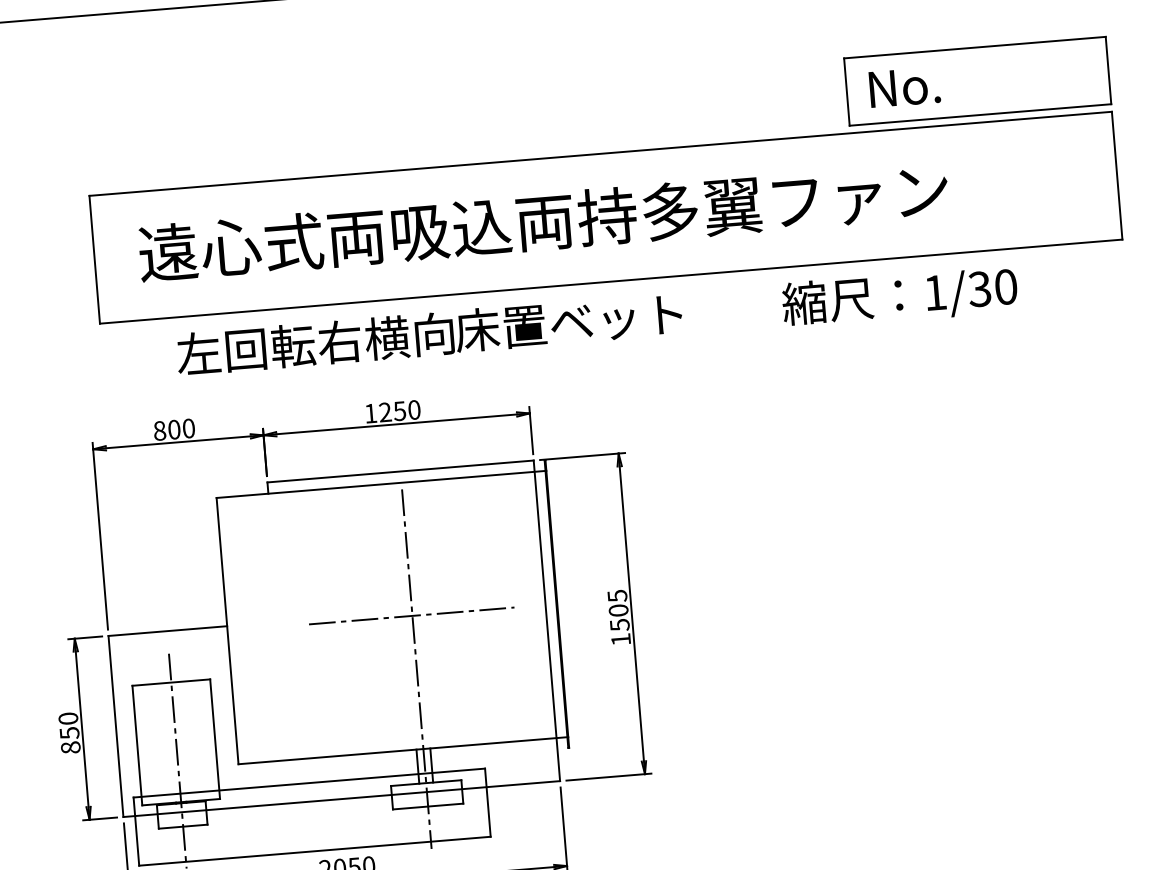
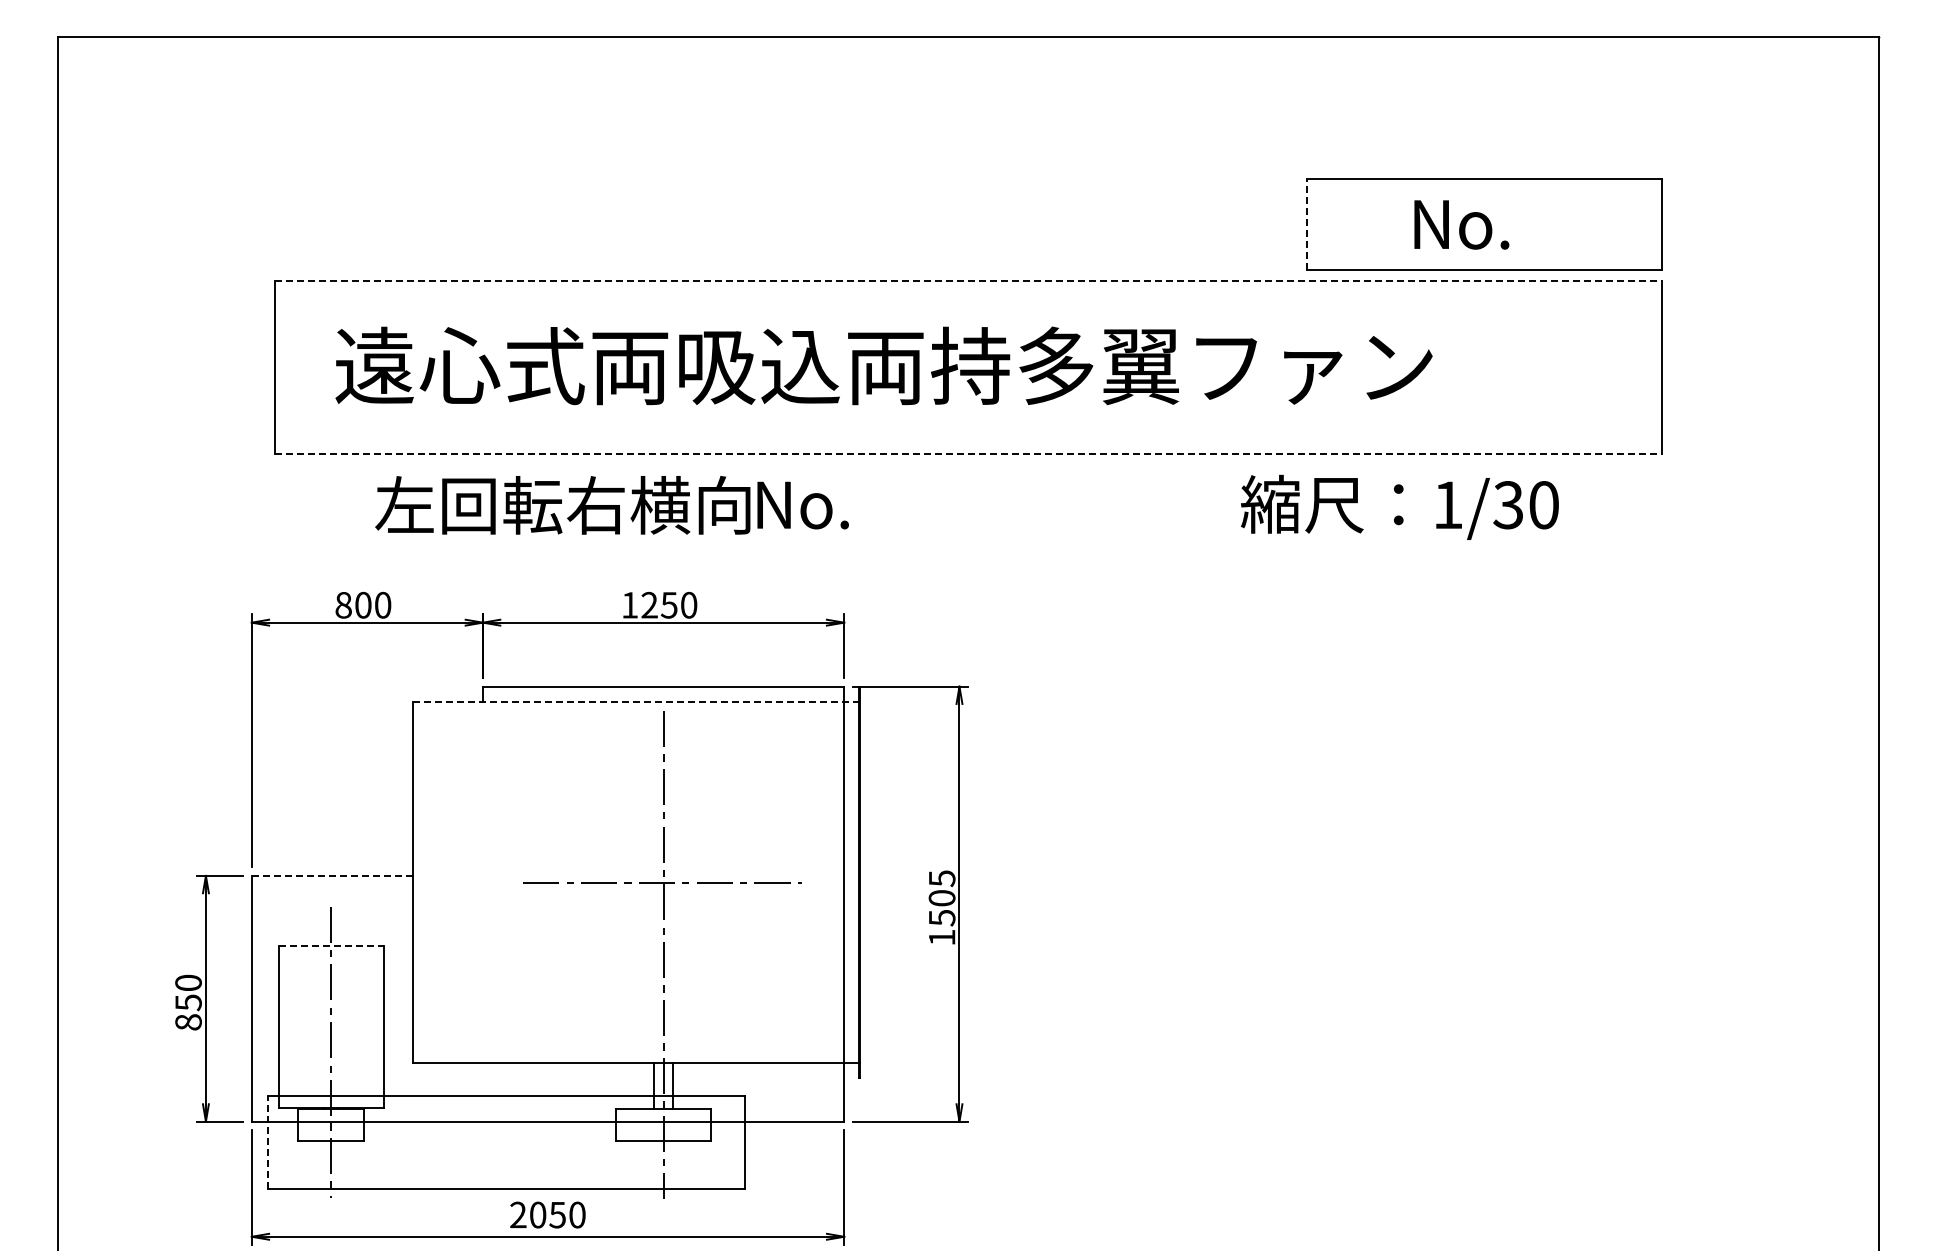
text: (904, 87) -> (1461, 224), moved
line: (847, 91) -> (1307, 224), solid -> dashed
line: (600, 153) -> (968, 280), solid -> dashed
line: (611, 281) -> (968, 454), solid -> dashed
text: (899, 296) -> (1399, 506), moved
text: (568, 322) -> (906, 504), 床置ベット -> No.
line: (381, 484) -> (636, 701), solid -> dashed
line: (167, 630) -> (332, 875), solid -> dashed
line: (171, 682) -> (331, 945), solid -> dashed
line: (136, 831) -> (267, 1142), solid -> dashed

